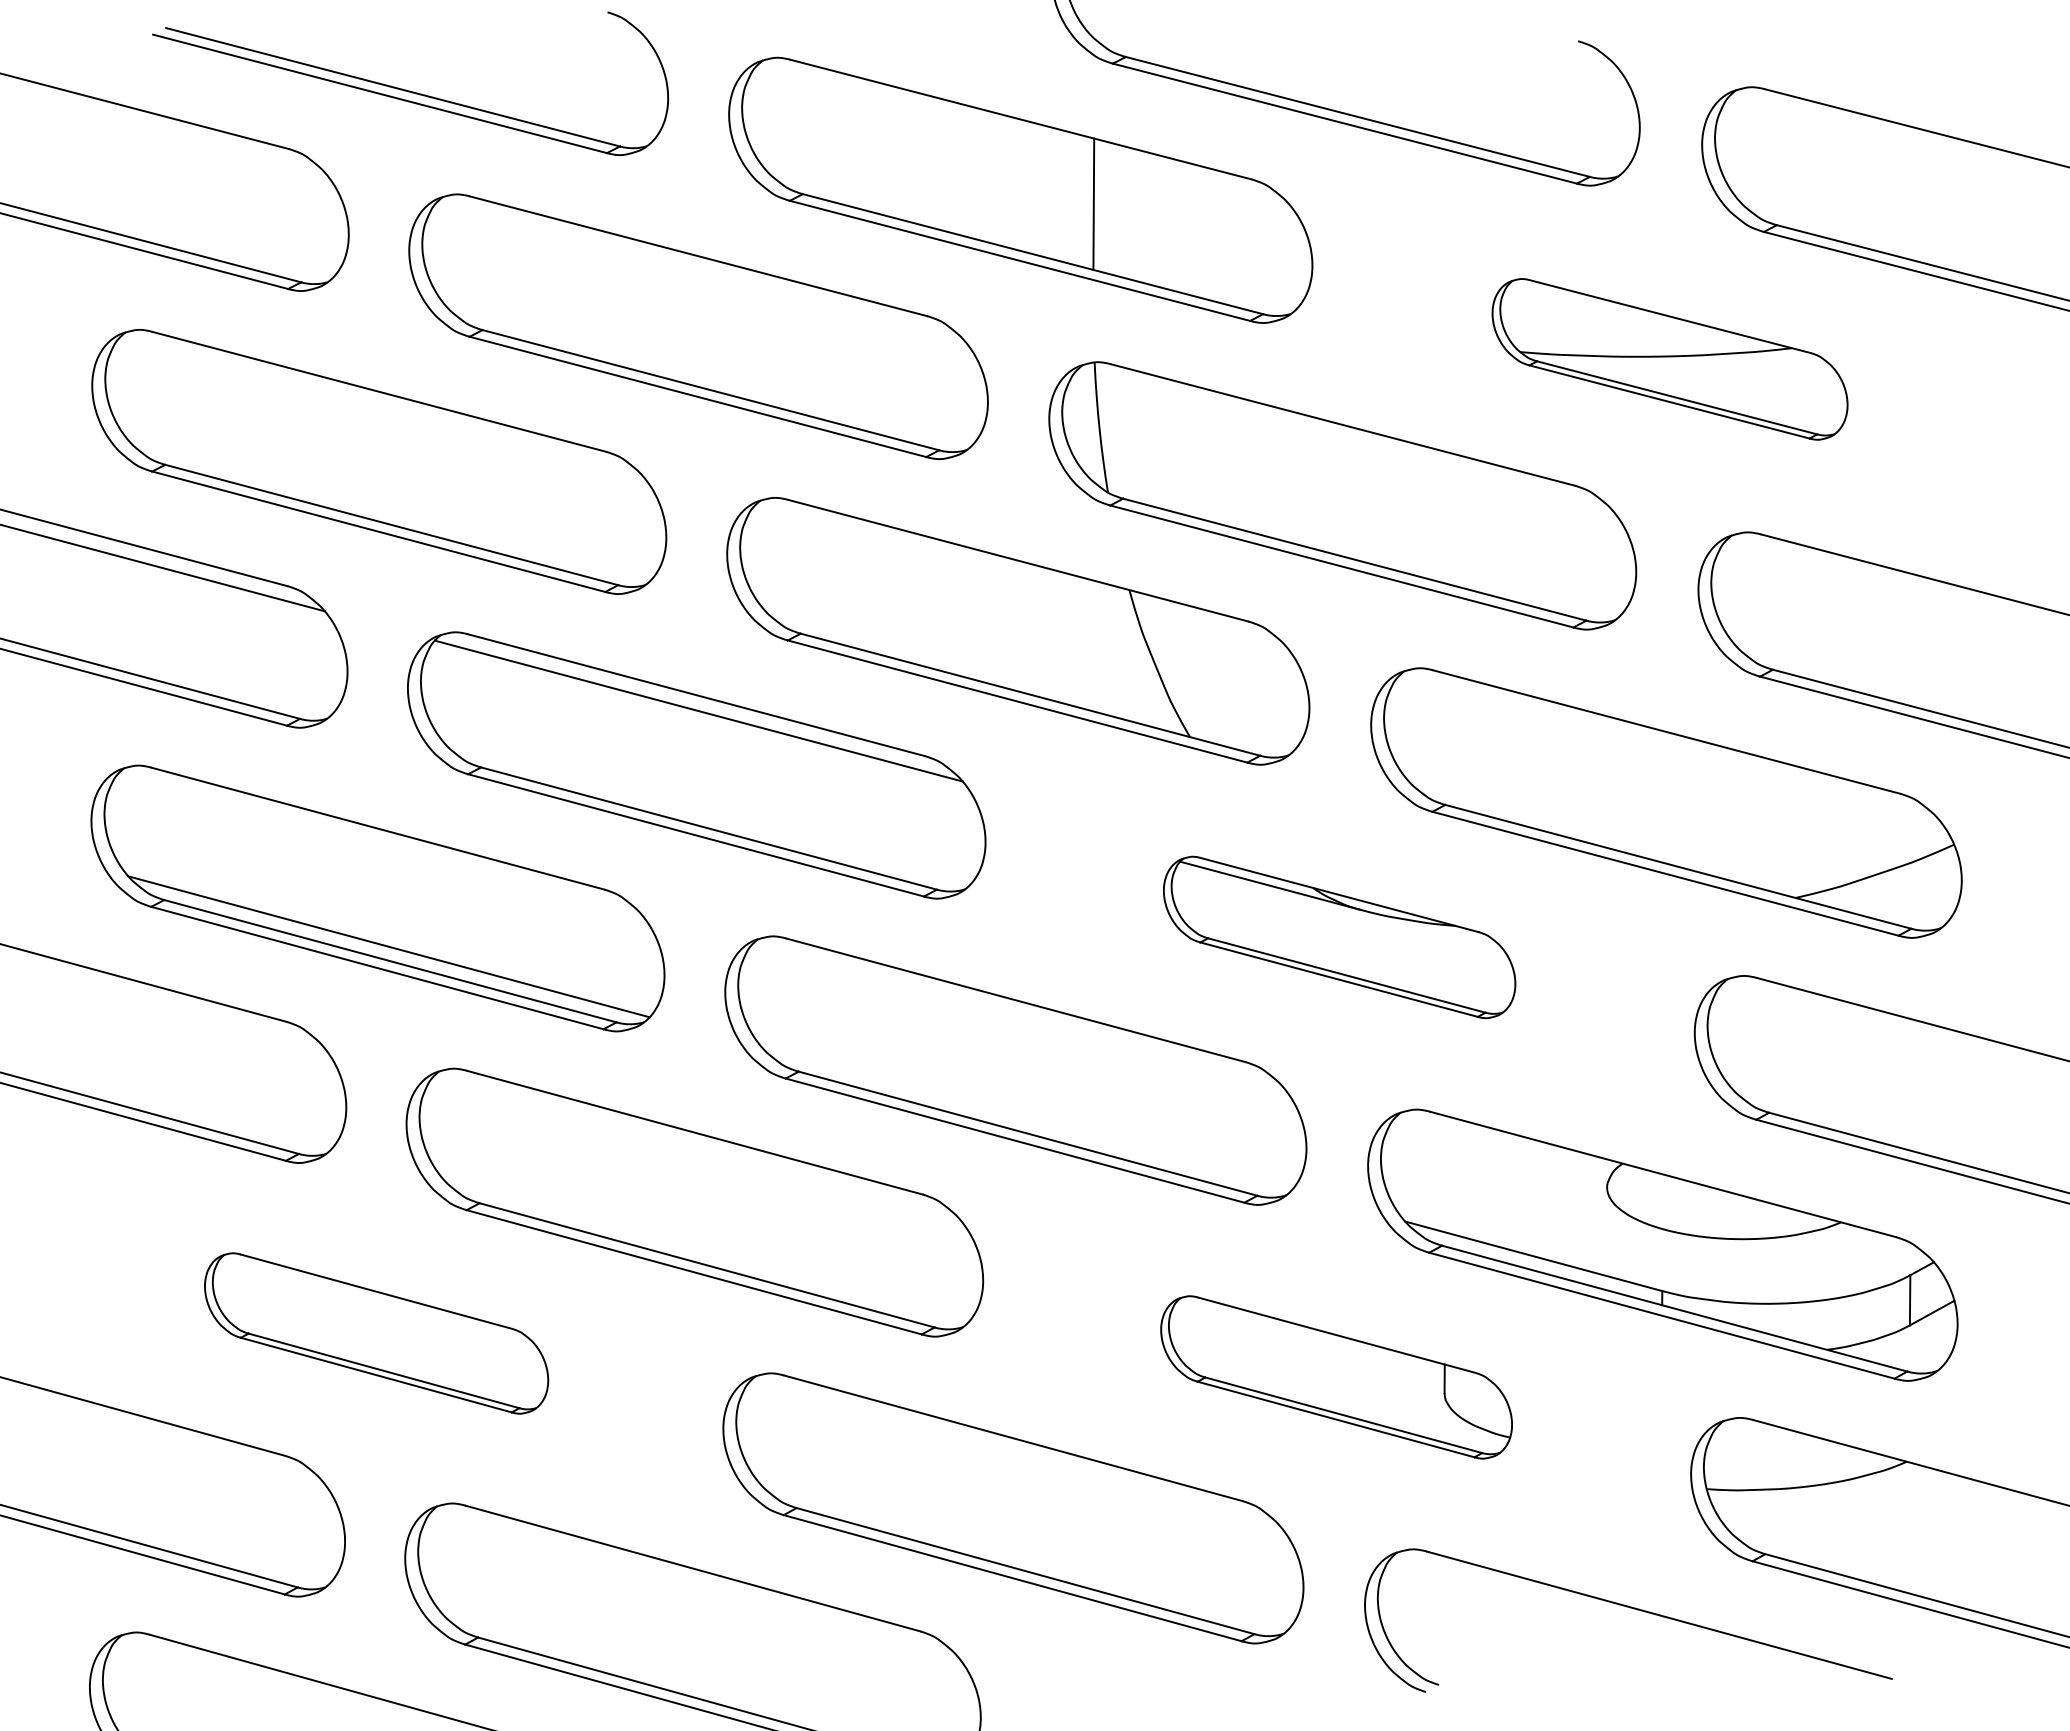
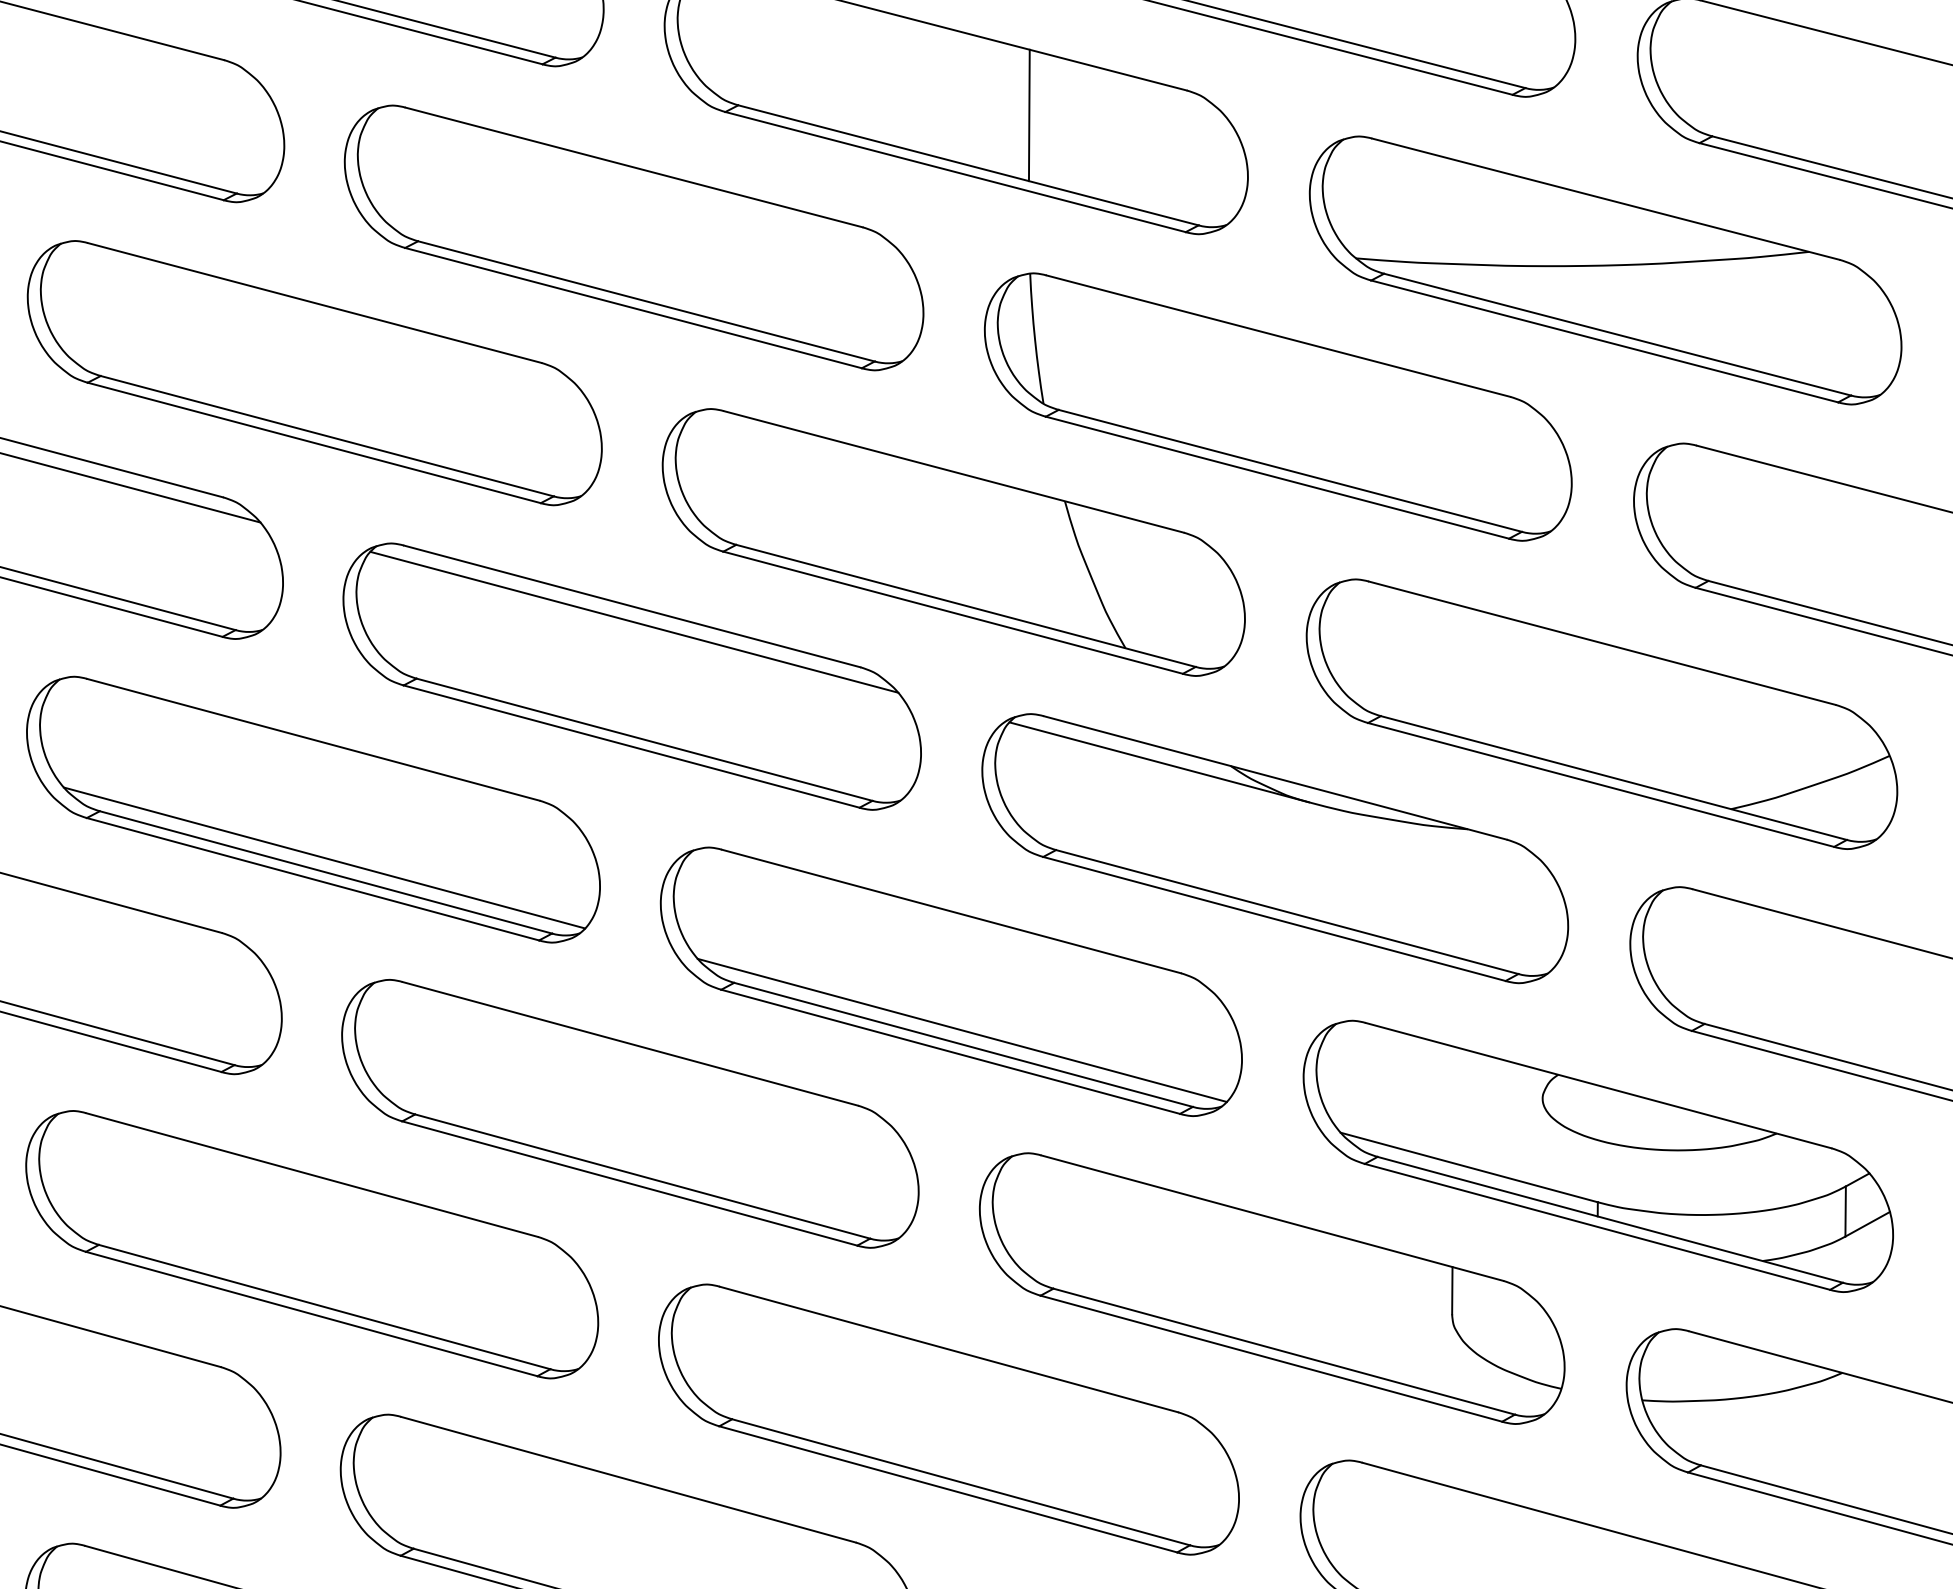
part: (1669, 359) -> (1605, 270), size x1.67
part: (1339, 937) -> (1275, 848), size x1.67
line: (1026, 1118) -> (962, 1029), added
part: (376, 1333) -> (312, 1244), size x1.67
part: (1336, 1377) -> (1272, 1288), size x1.67

